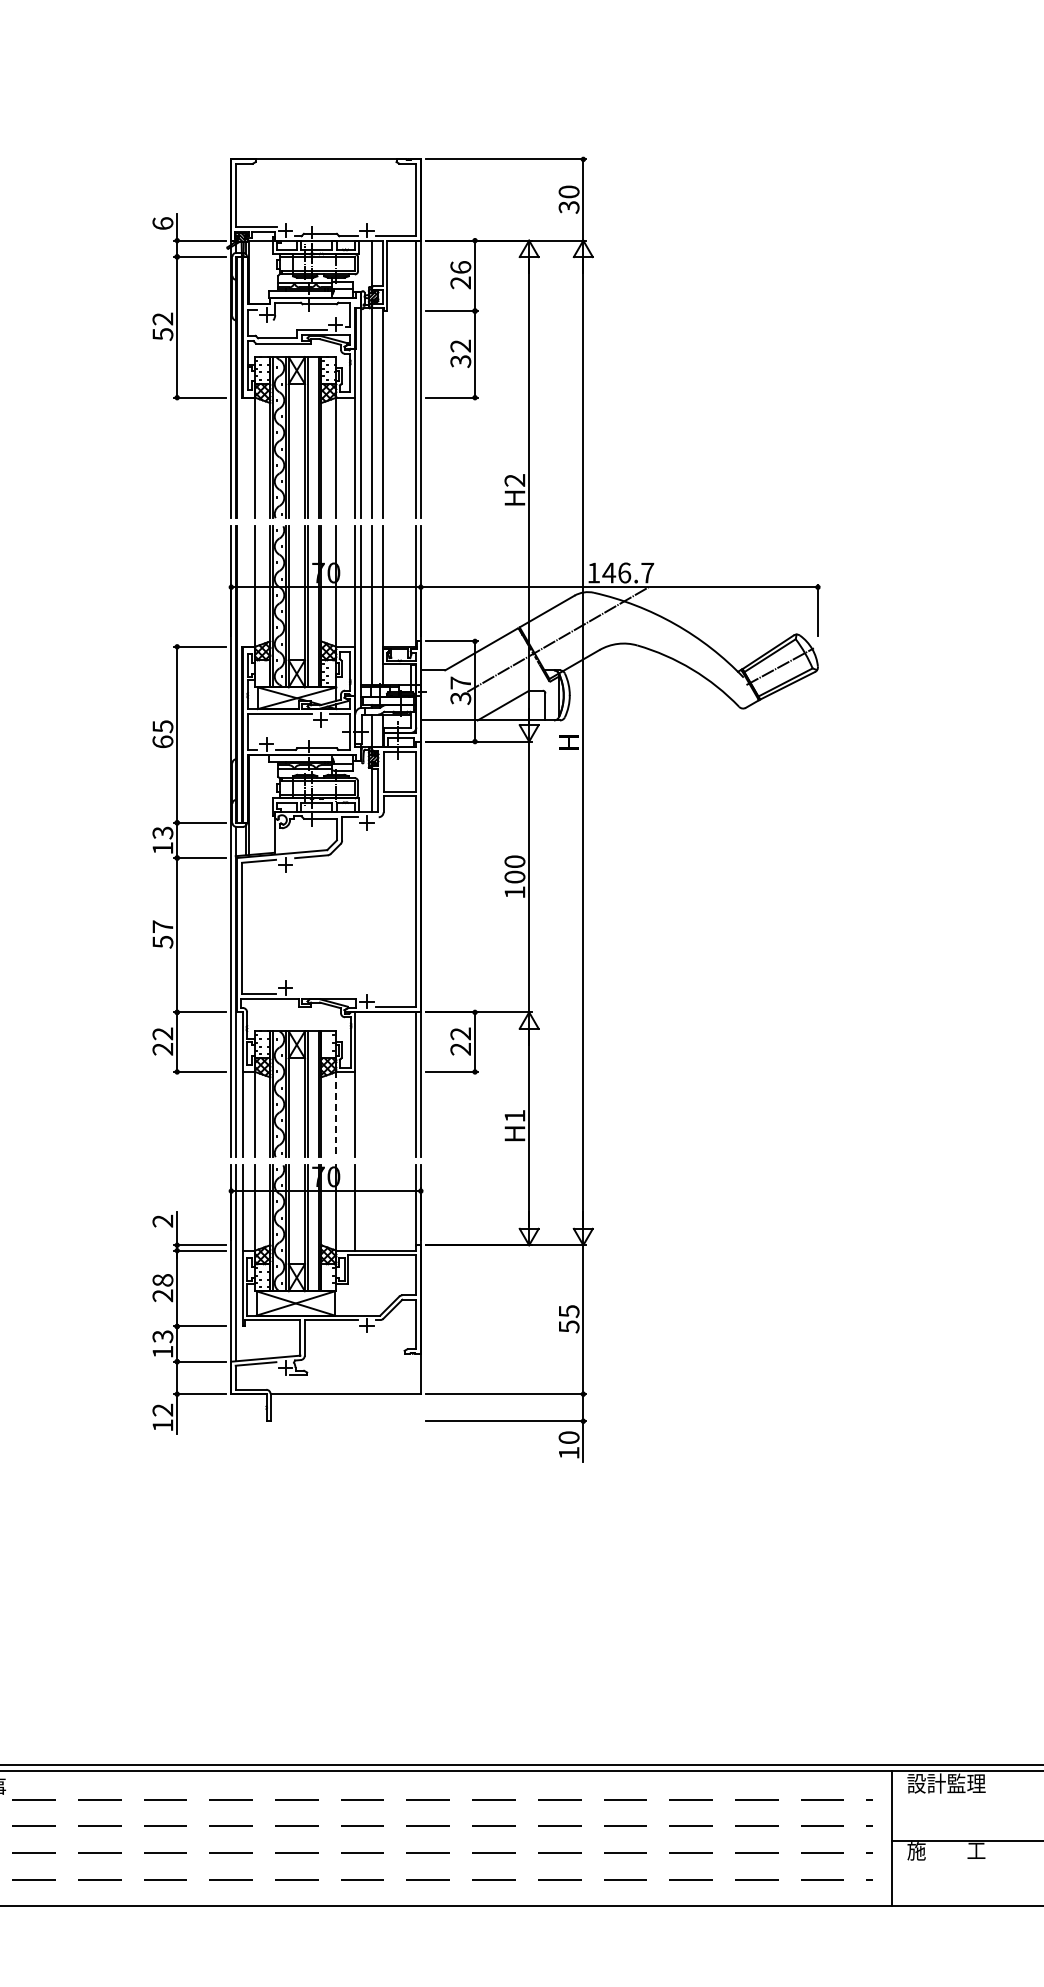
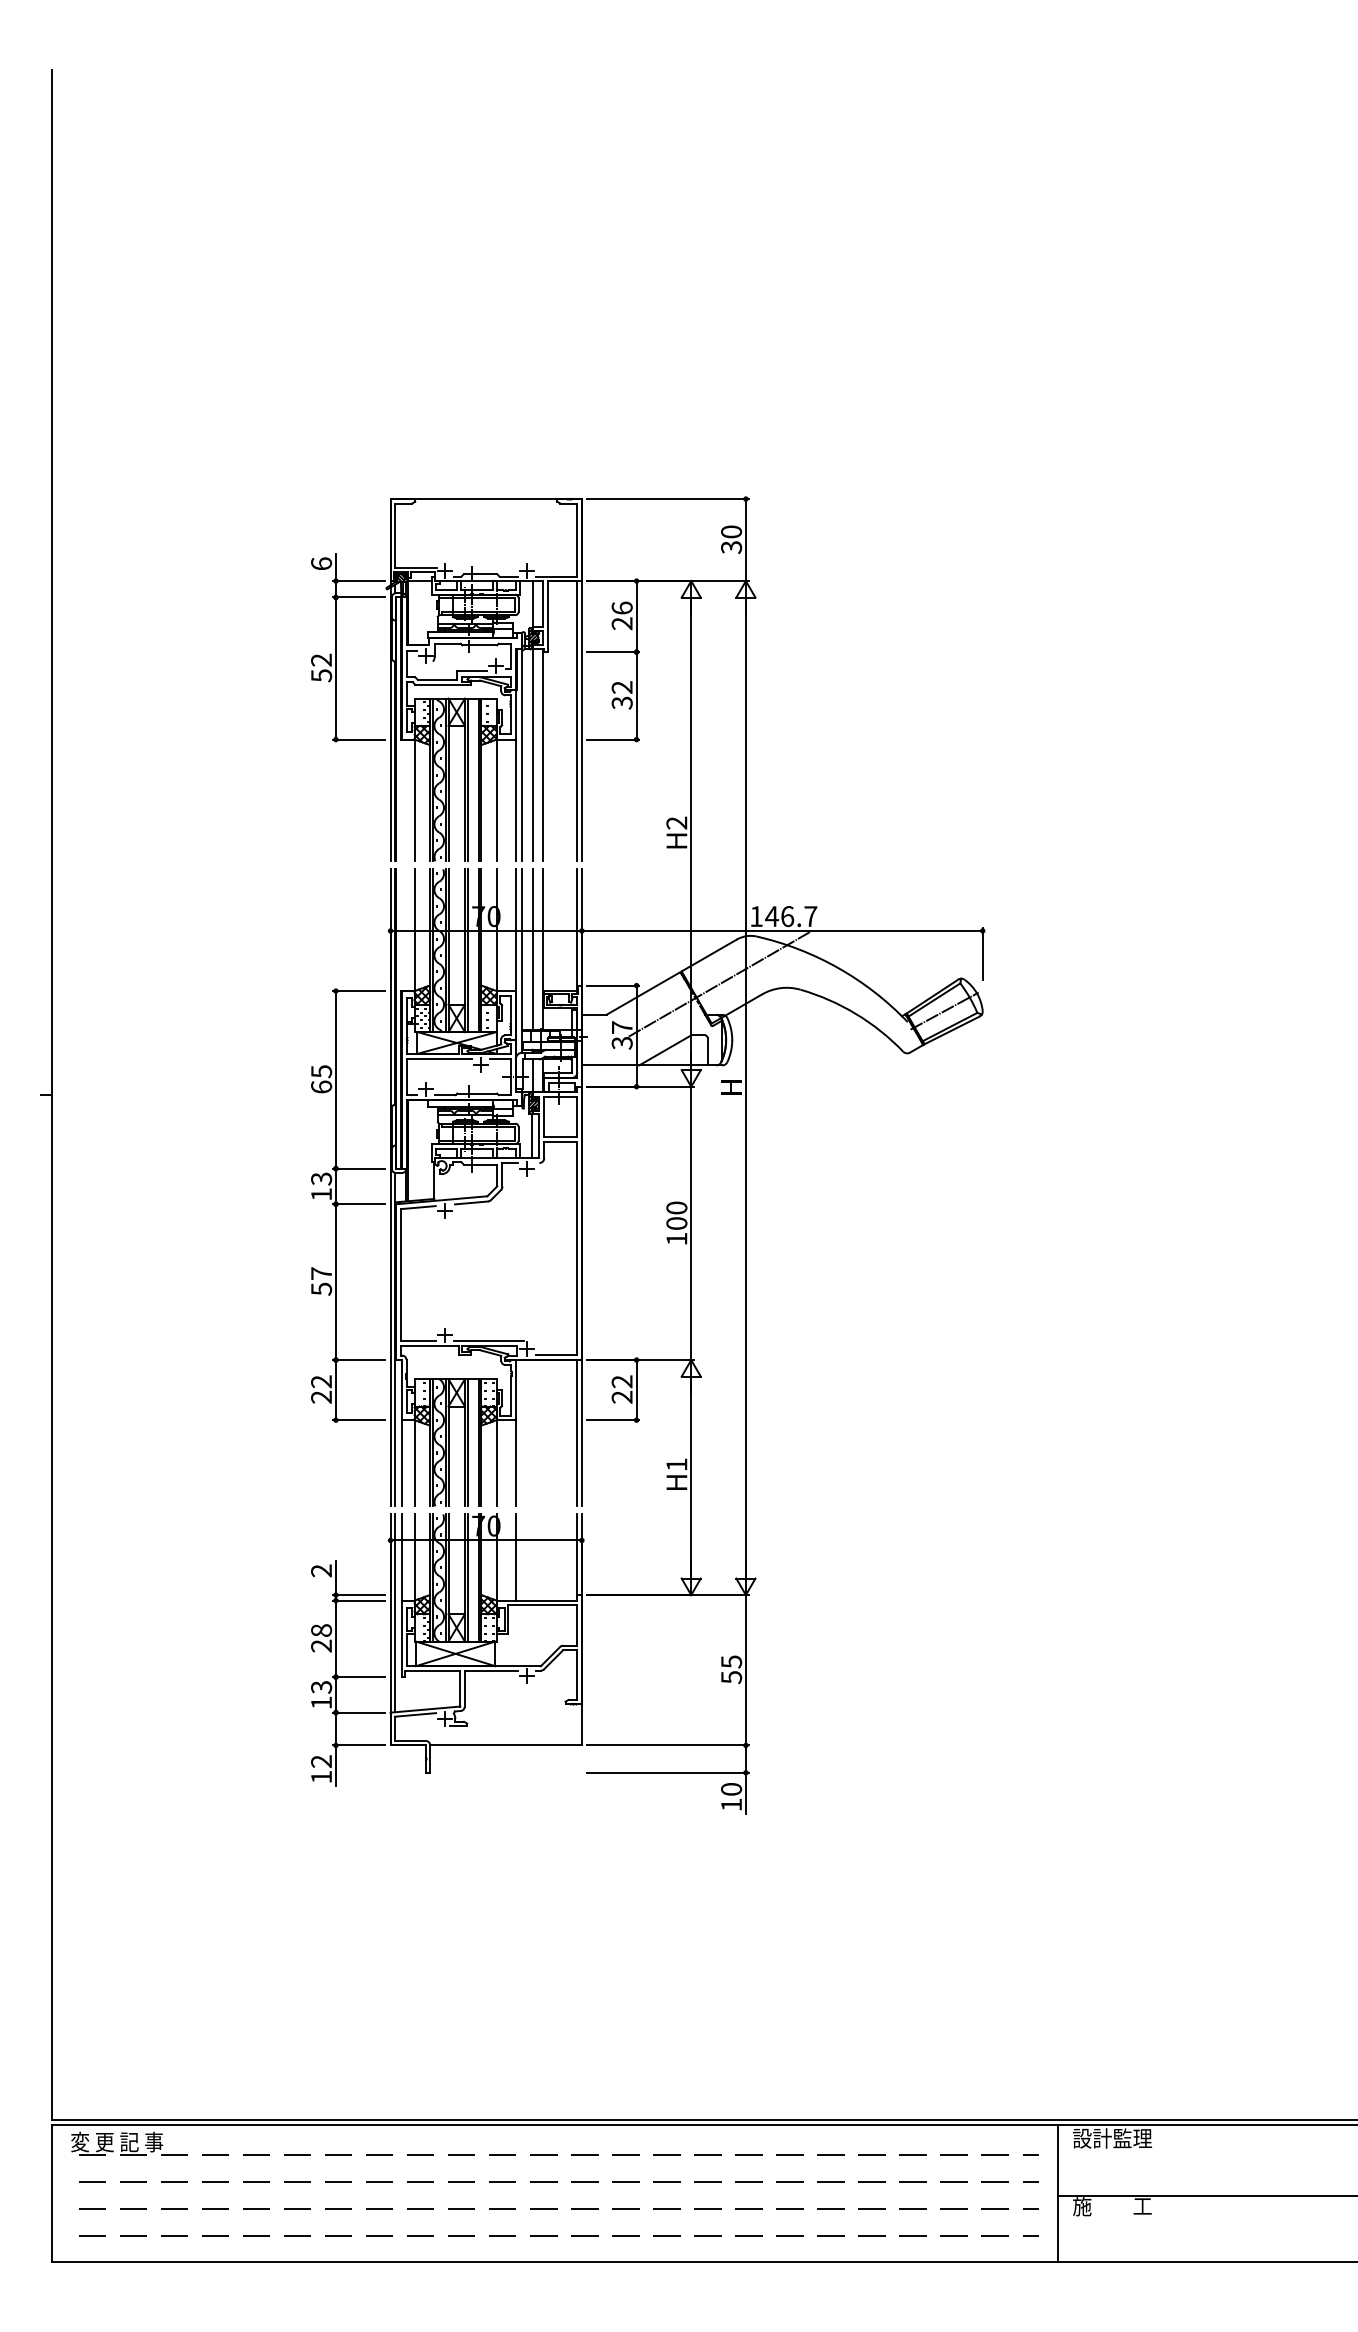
line: (329, 993) -> (489, 1341), added
line: (336, 1114) -> (496, 1463), dashed -> solid

